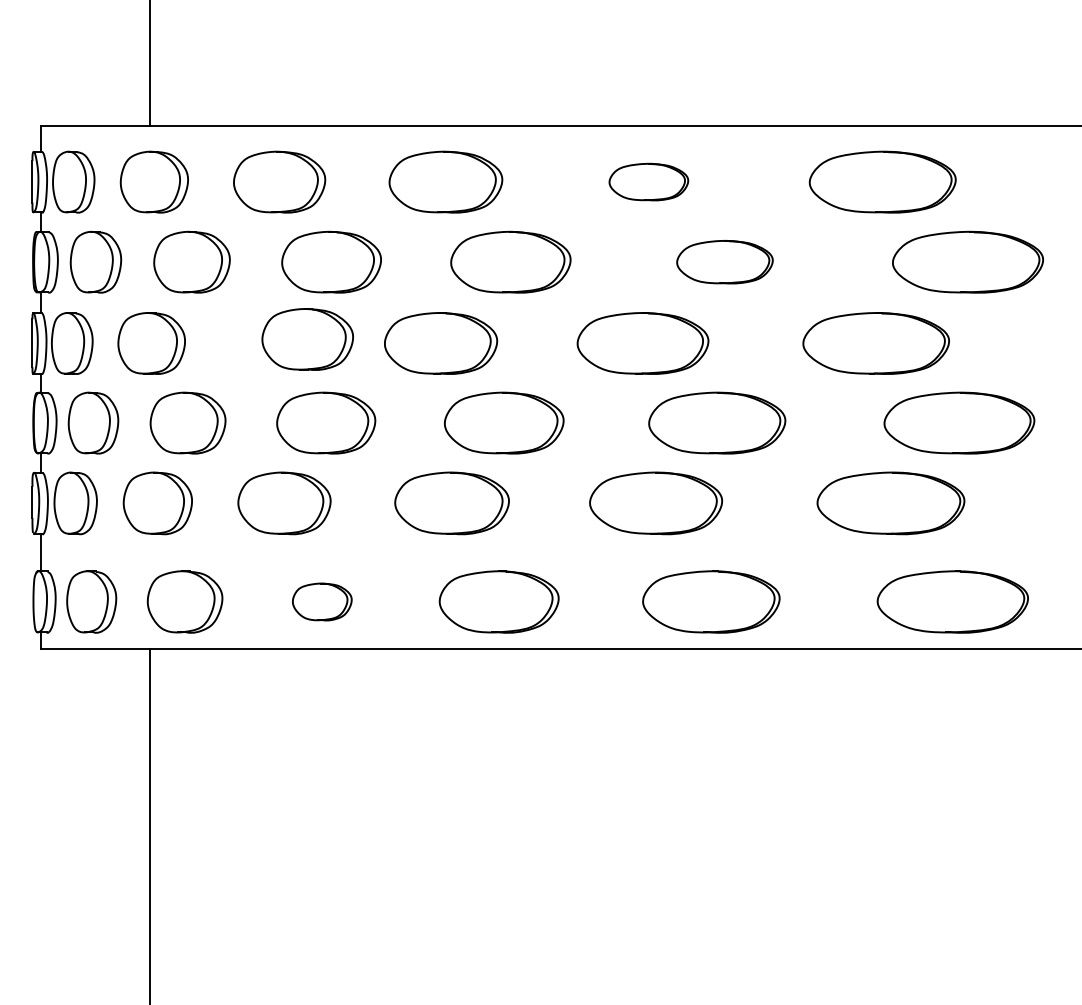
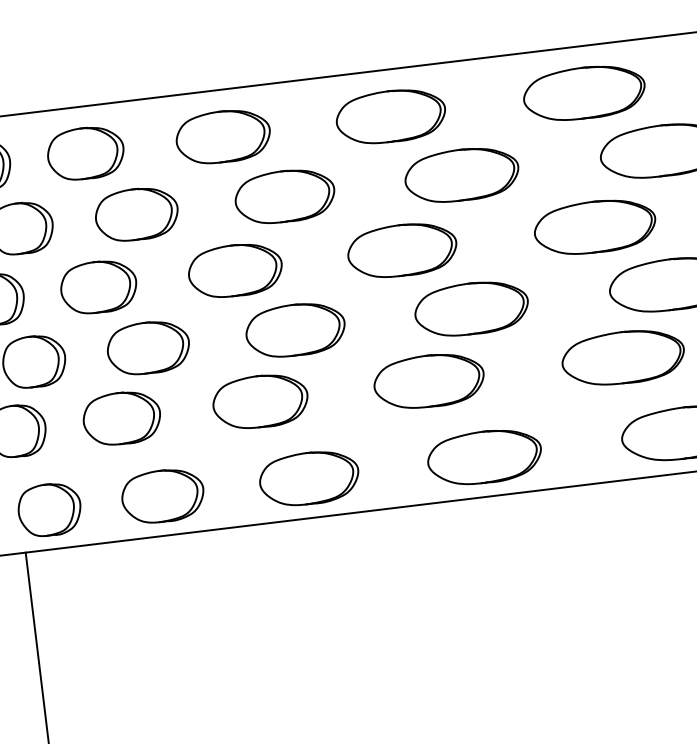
part: (648, 181) -> (390, 116), size x1.67
part: (724, 261) -> (461, 174), size x1.43
part: (307, 339) -> (98, 287), moved
part: (322, 601) -> (163, 495), size x1.67

